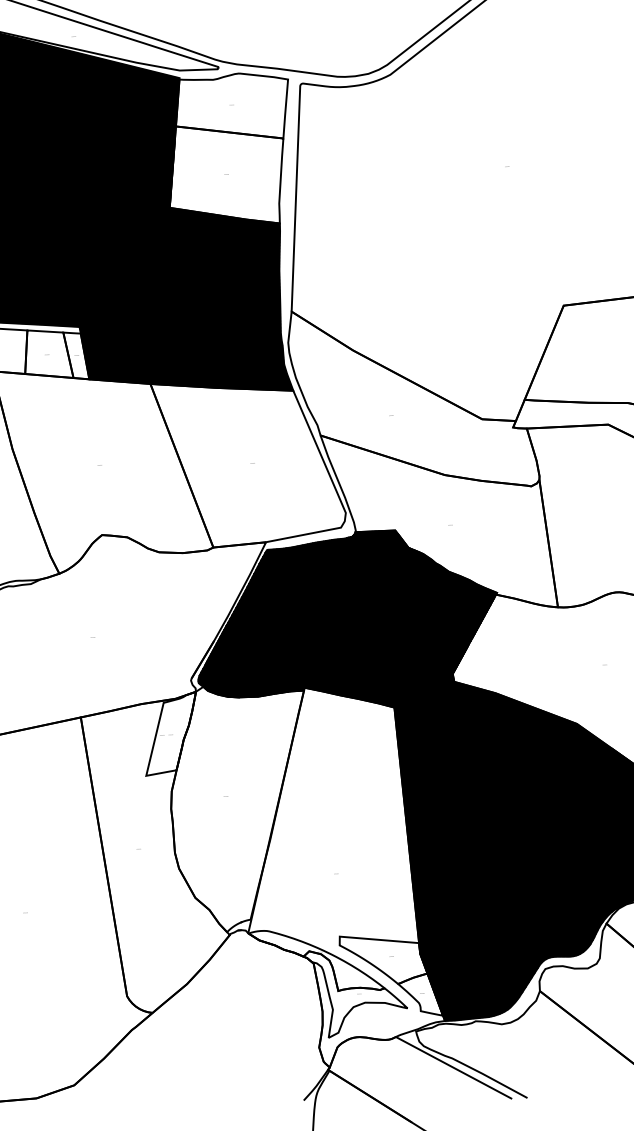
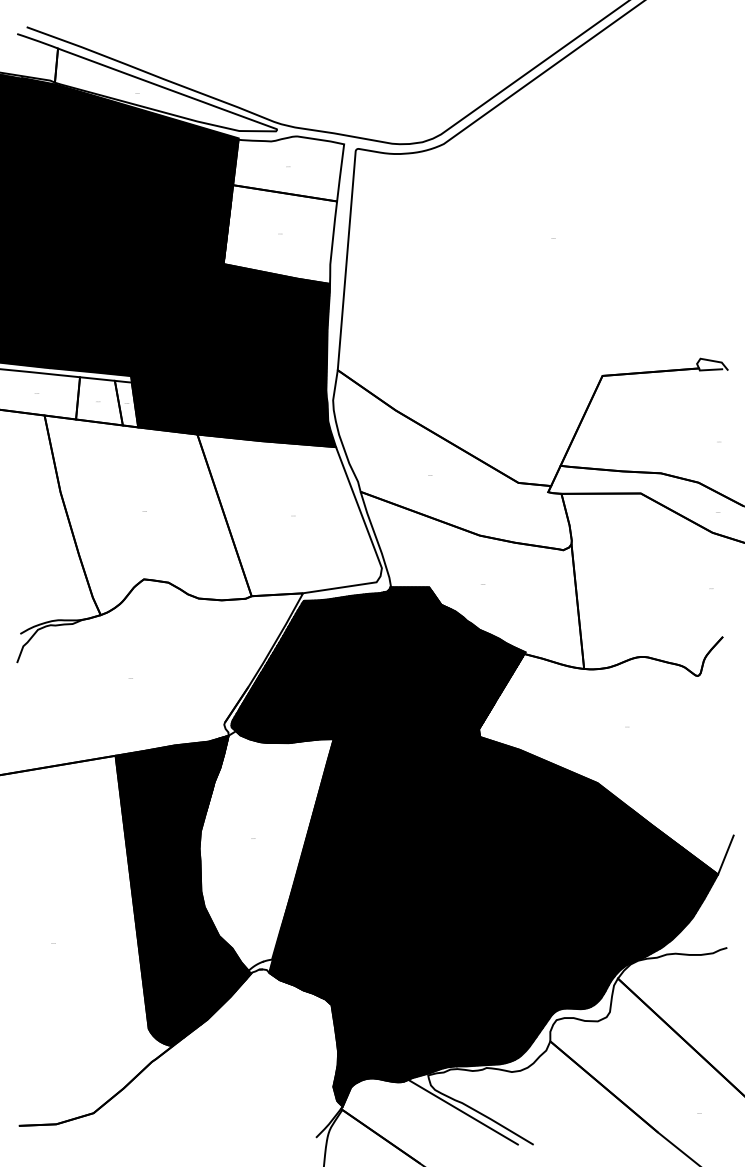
hatch: (155, 852) -> (182, 890), added
hatch: (341, 876) -> (362, 921), added

